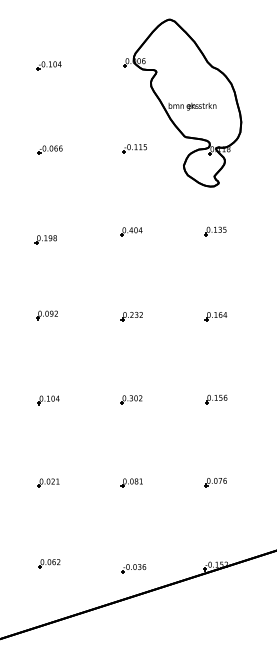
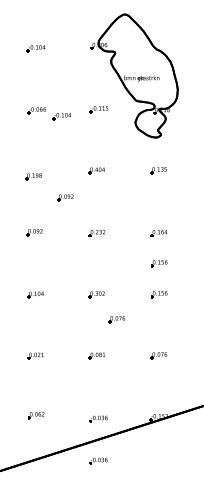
part: (83, 157) -> (61, 116), added
part: (88, 268) -> (65, 197), added
part: (216, 357) -> (159, 263), added
part: (158, 433) -> (116, 319), added
part: (133, 625) -> (98, 461), added

